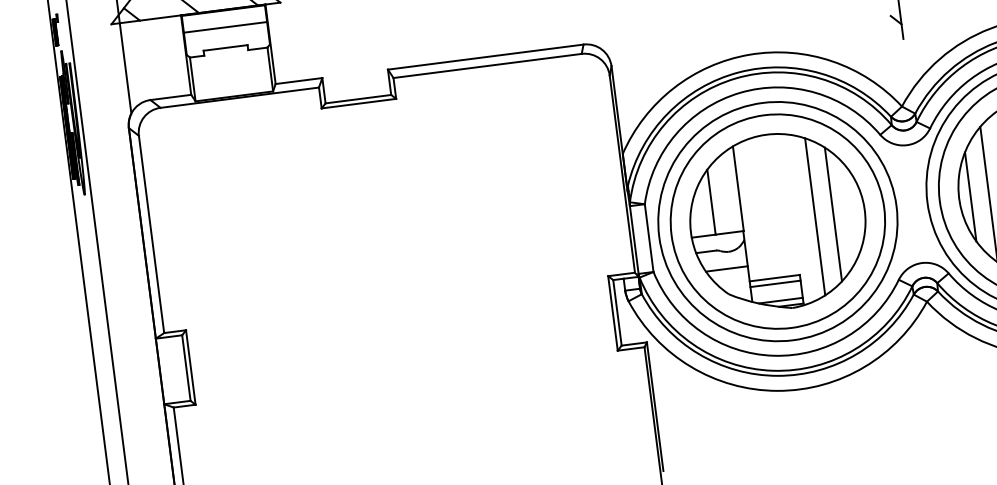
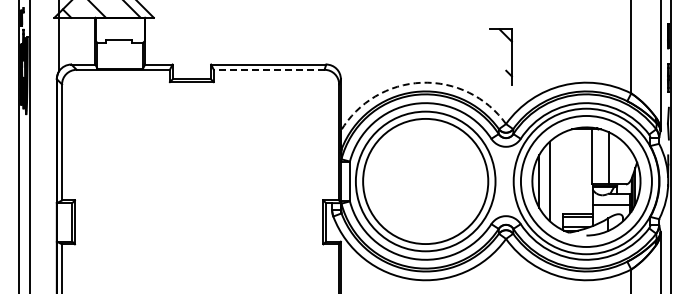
line: (224, 28) -> (119, 28), removed
arc: (749, 54) -> (421, 82), solid -> dashed
line: (486, 65) -> (268, 69), solid -> dashed
part: (777, 221) -> (425, 181), removed

